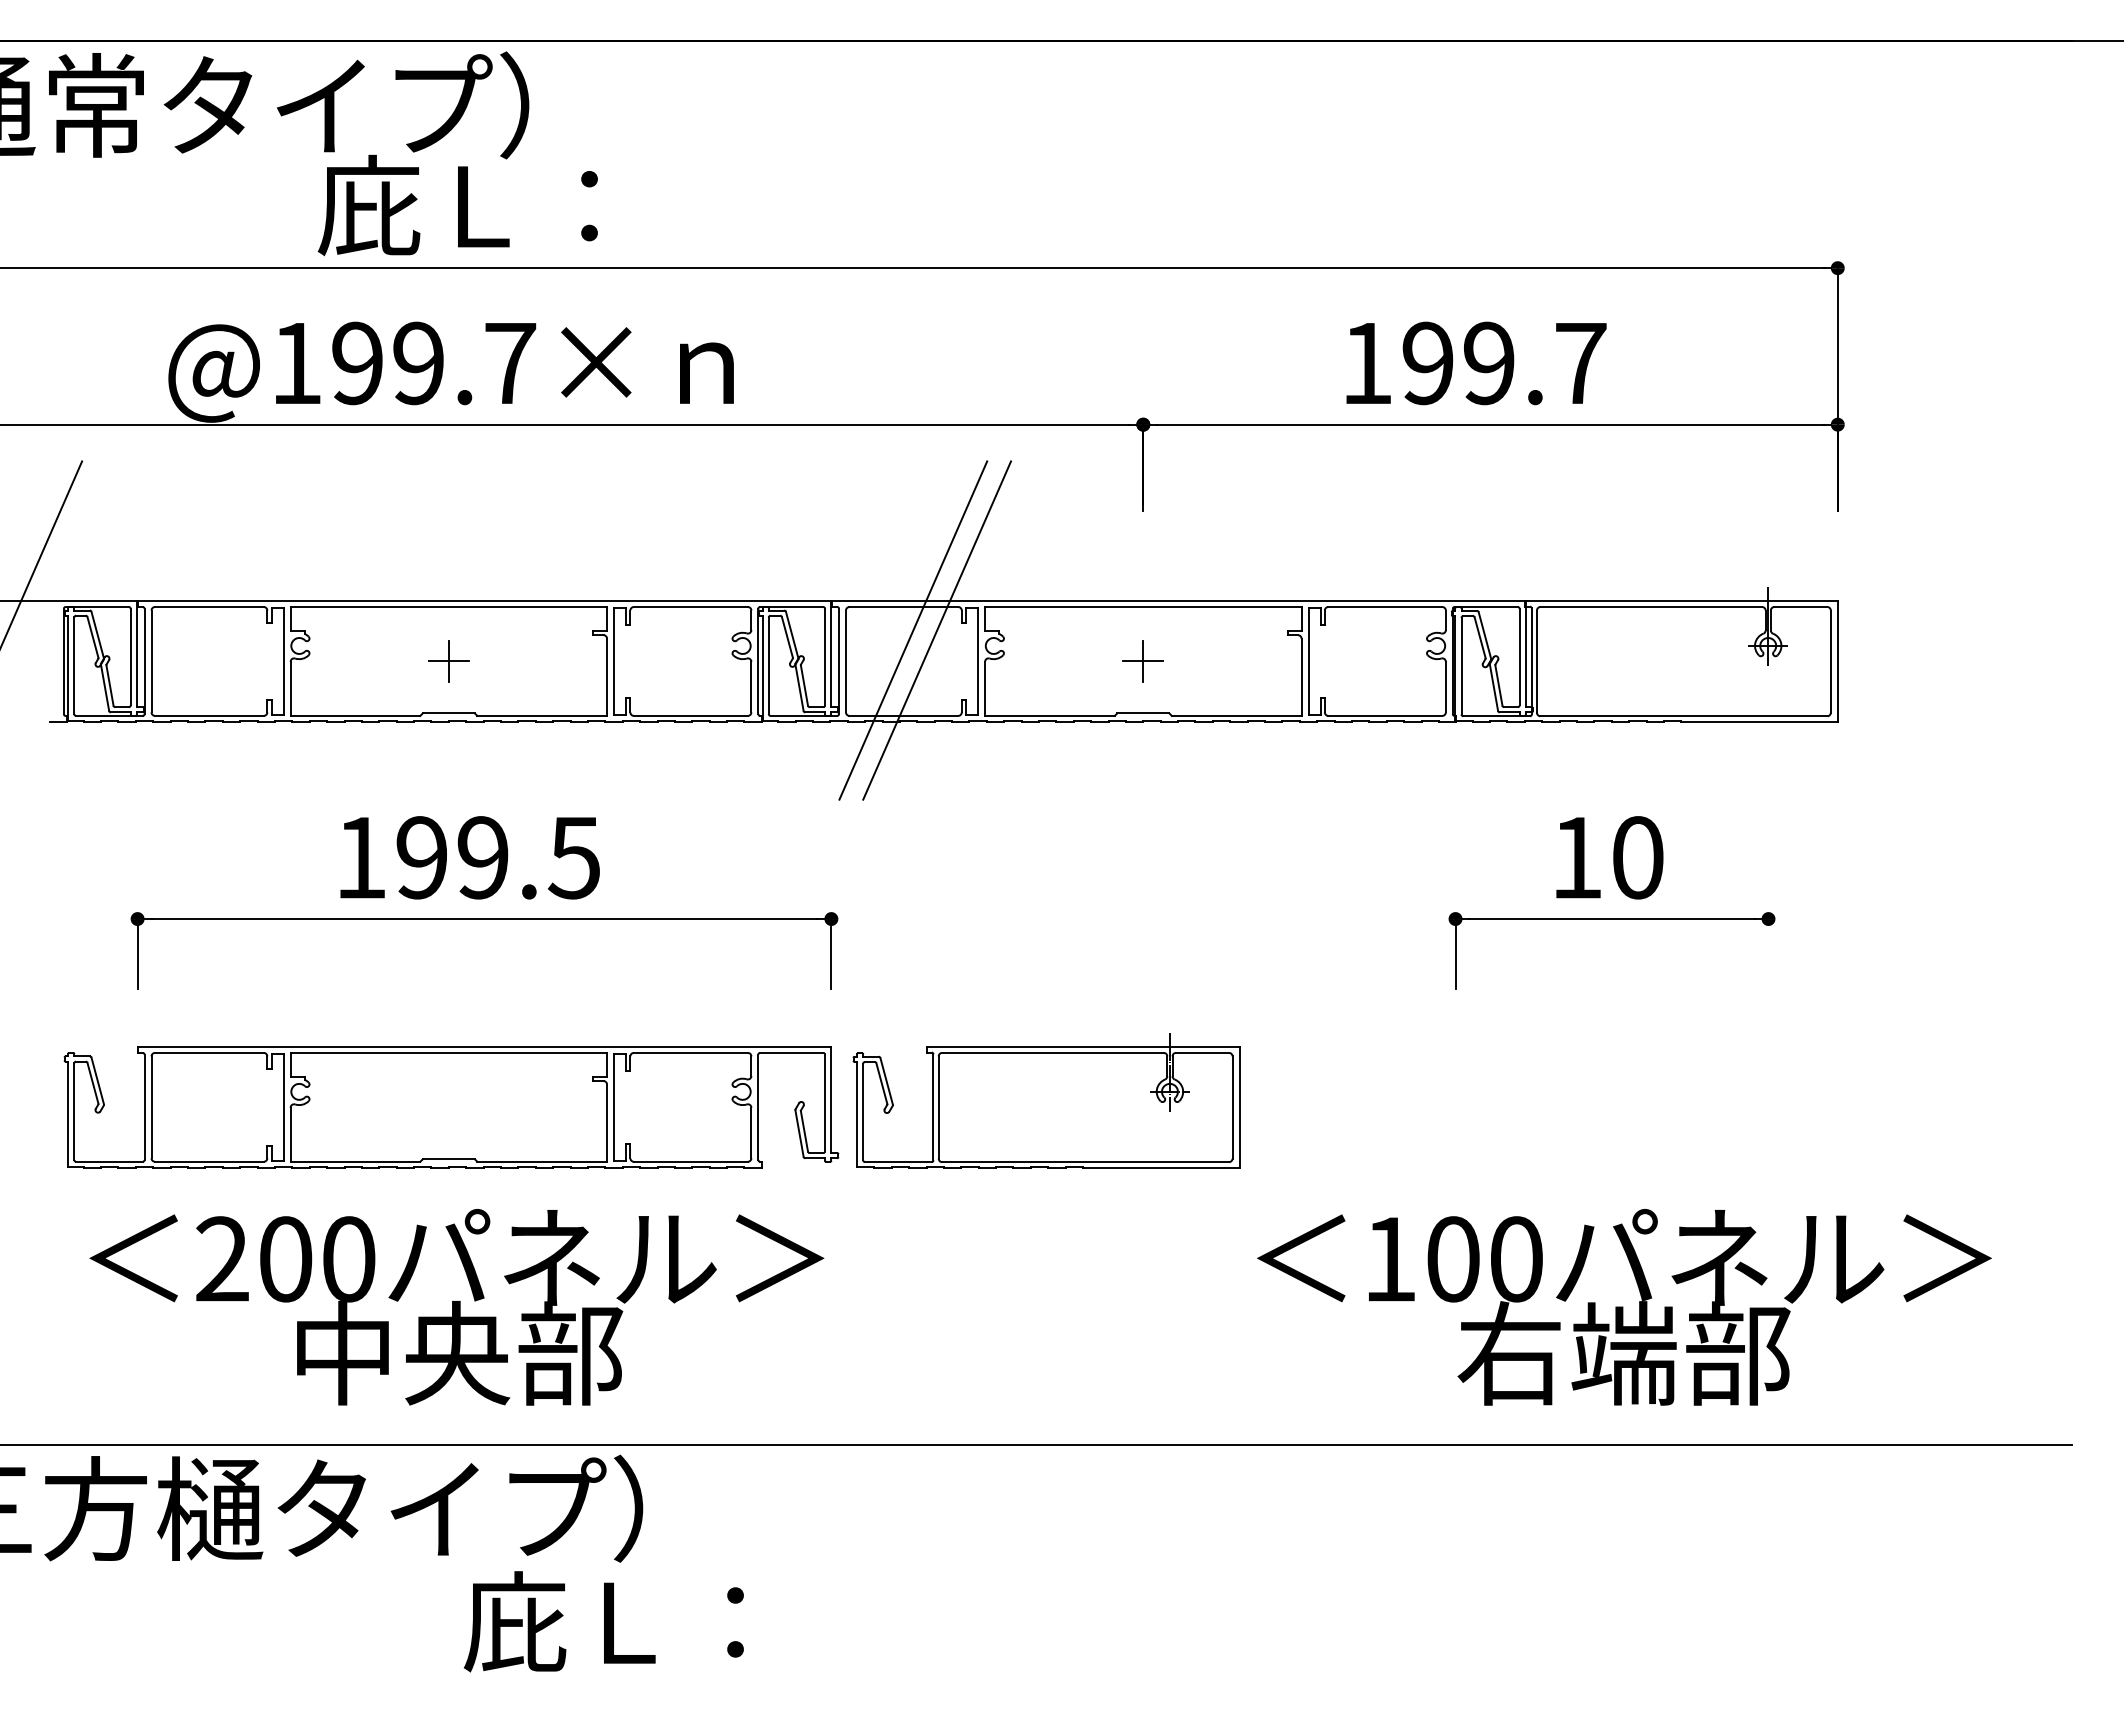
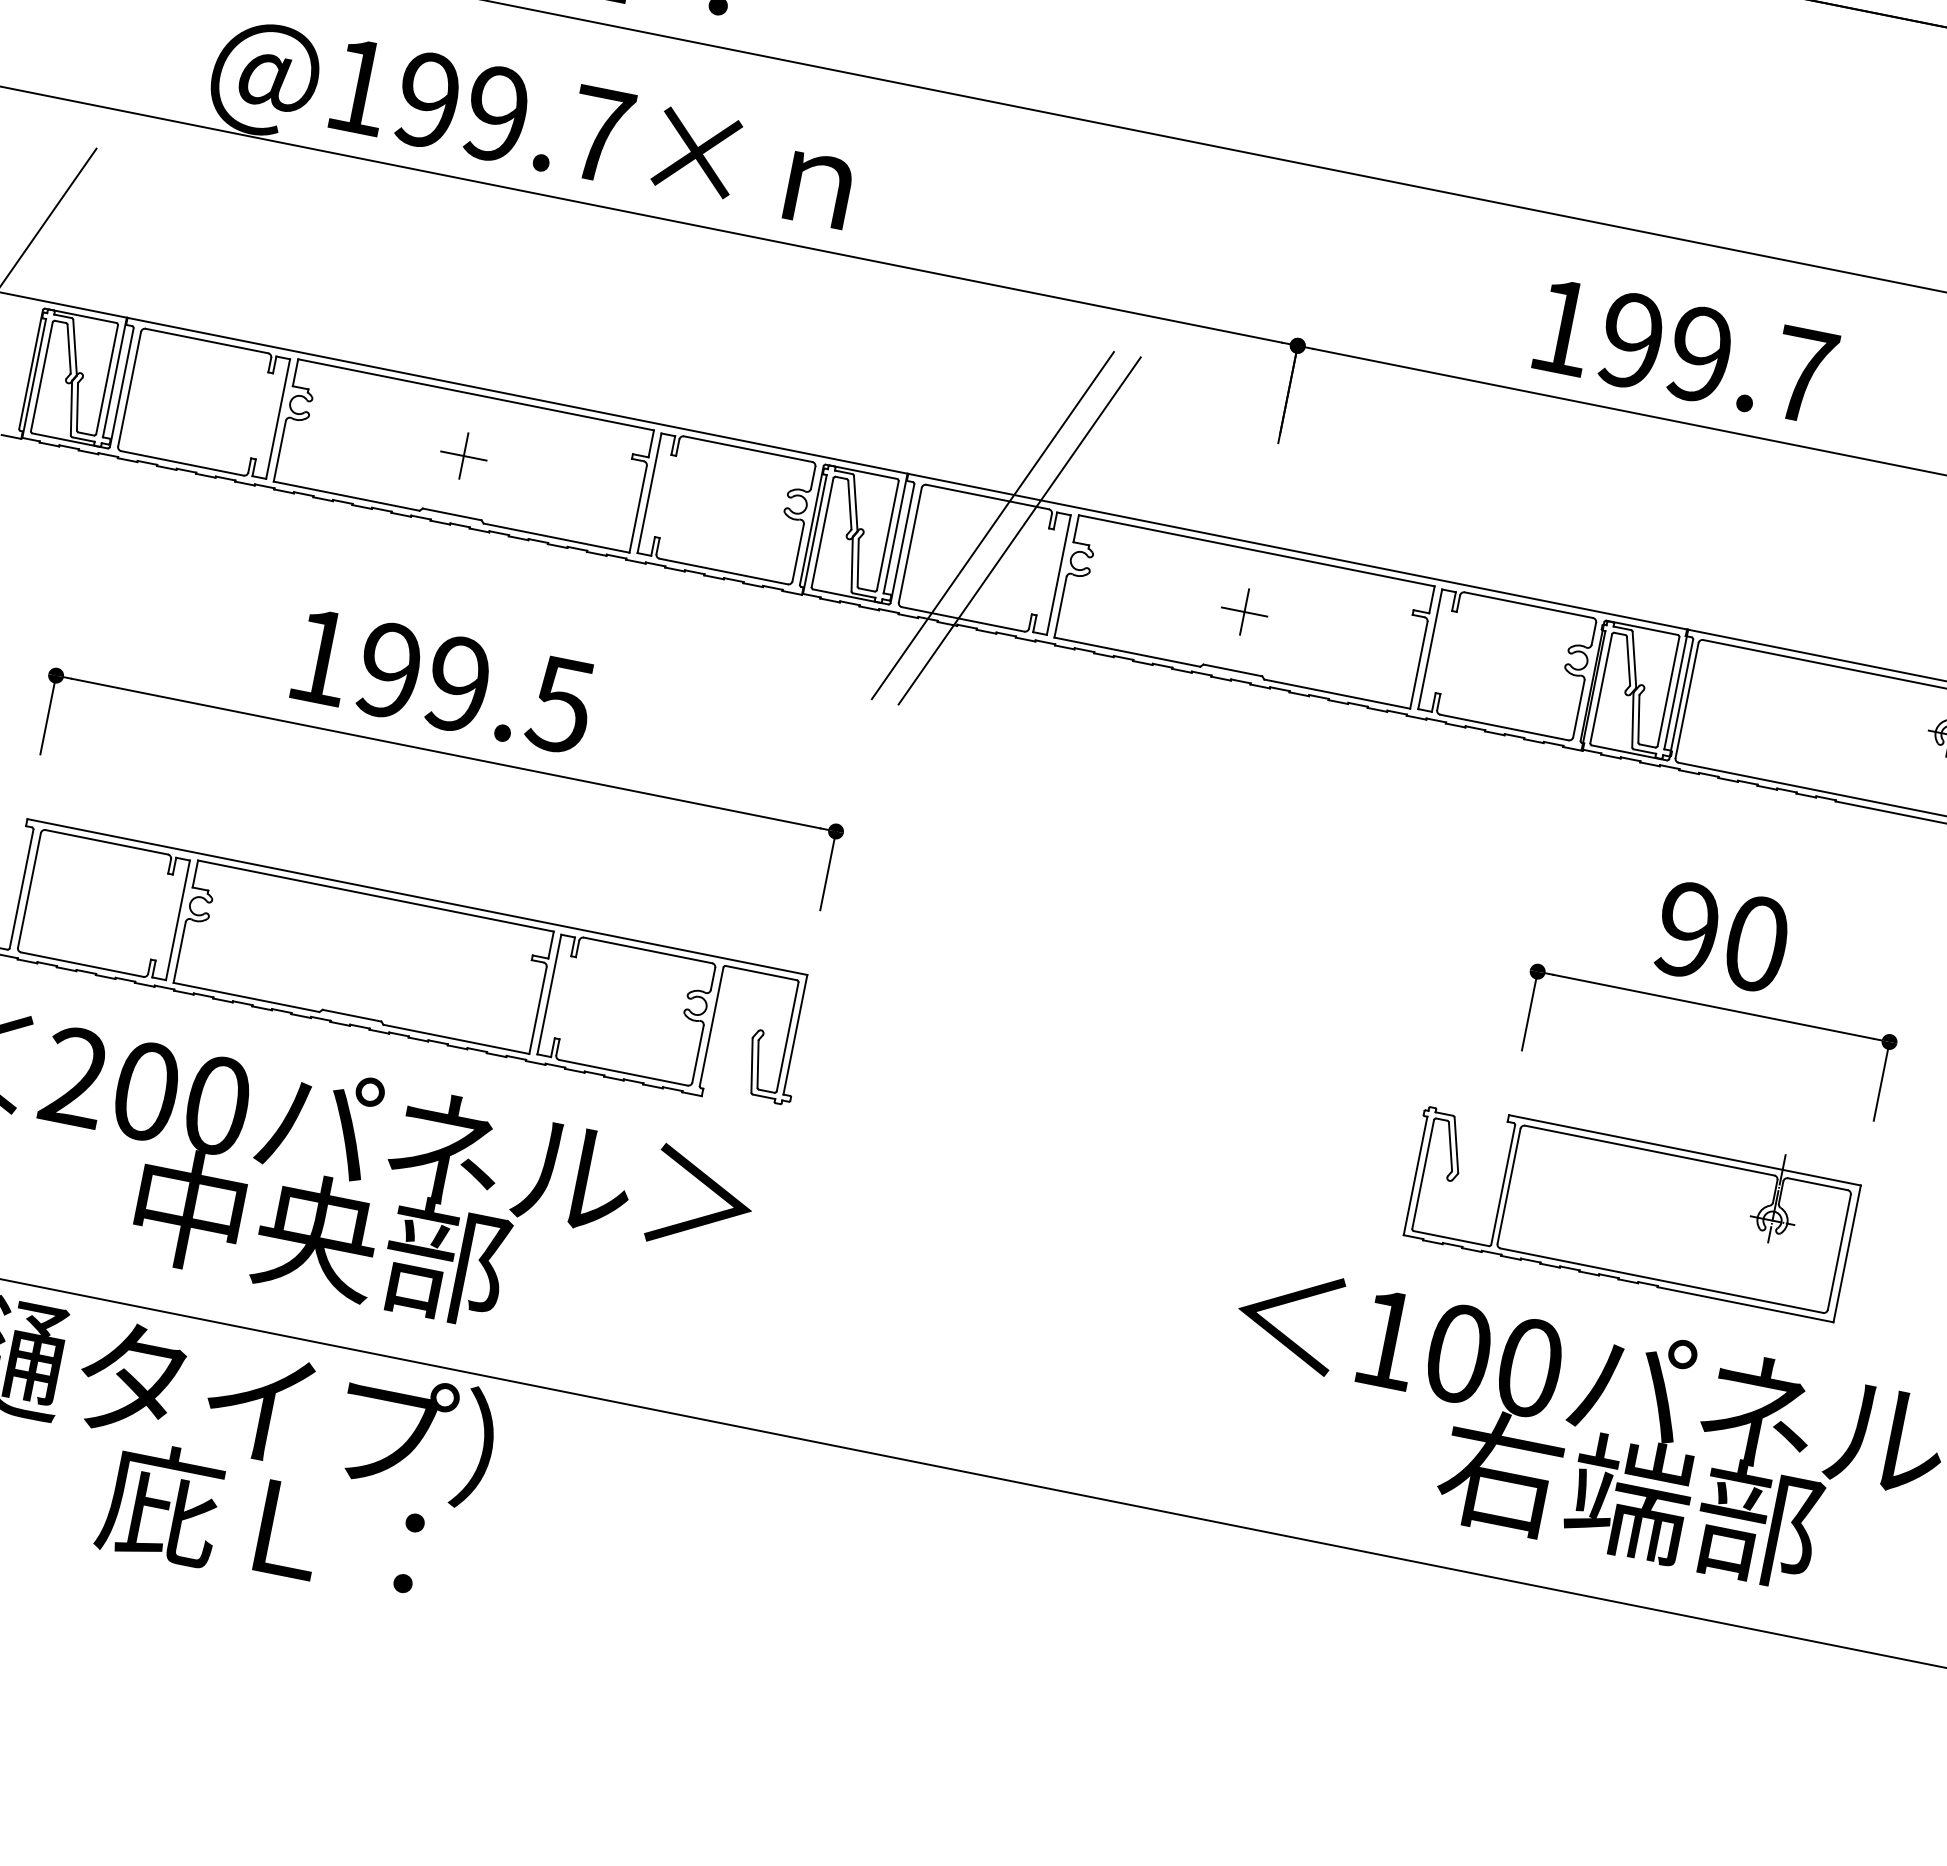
text: (1576, 857) -> (1687, 929), 10 -> 90
line: (1768, 954) -> (1881, 1081), added
part: (1046, 1100) -> (1631, 1202), moved
text: (603, 1621) -> (260, 1522), moved

